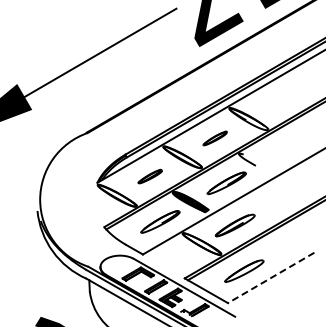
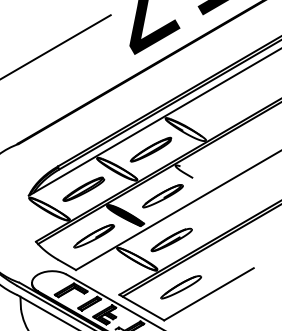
part: (214, 138) -> (150, 149), size x1.67
part: (149, 176) -> (82, 189), size x1.67
line: (270, 278) -> (208, 294), dashed -> solid

